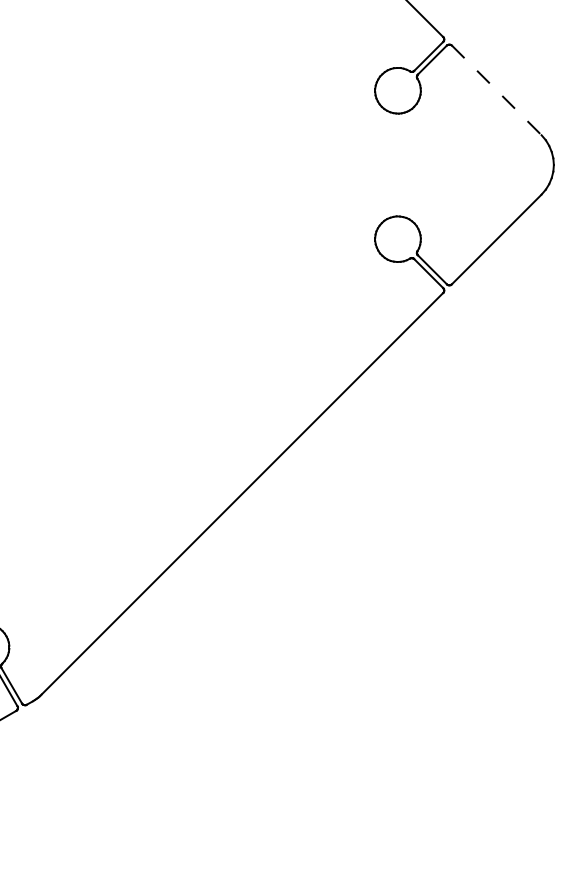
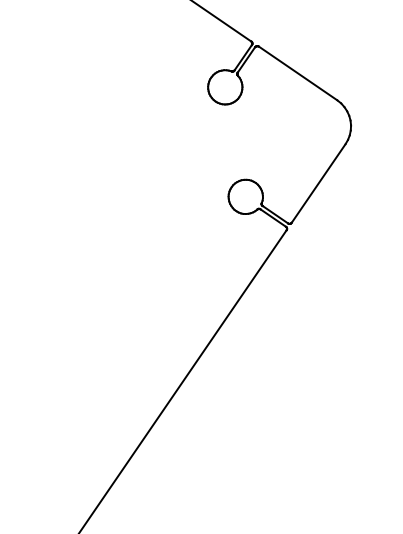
line: (497, 90) -> (298, 73), dashed -> solid

